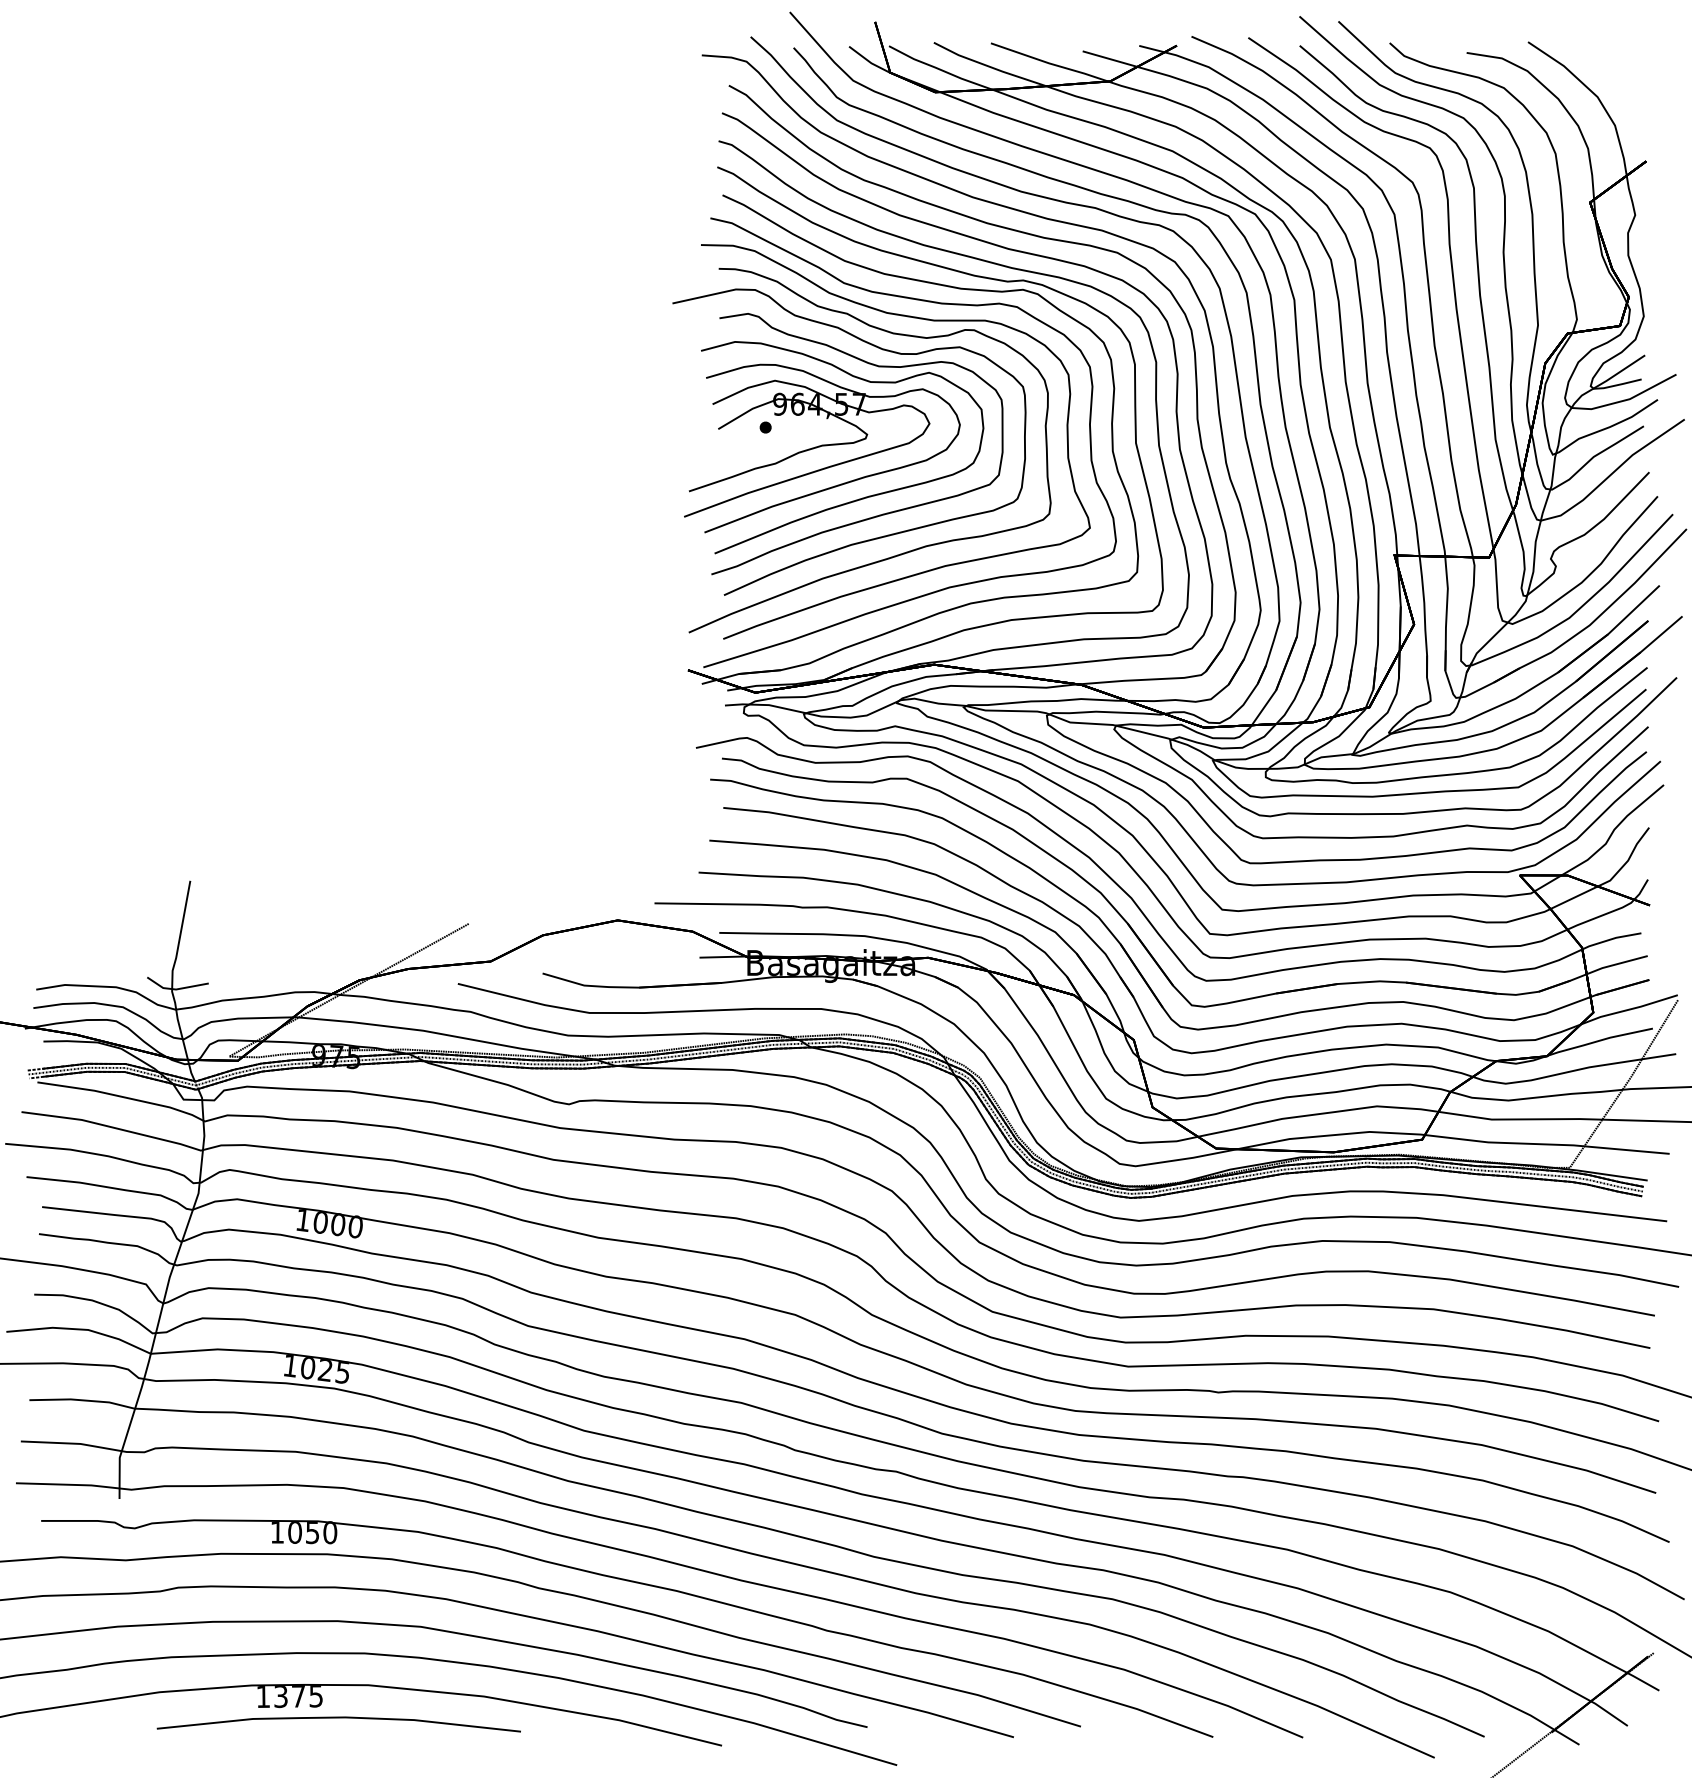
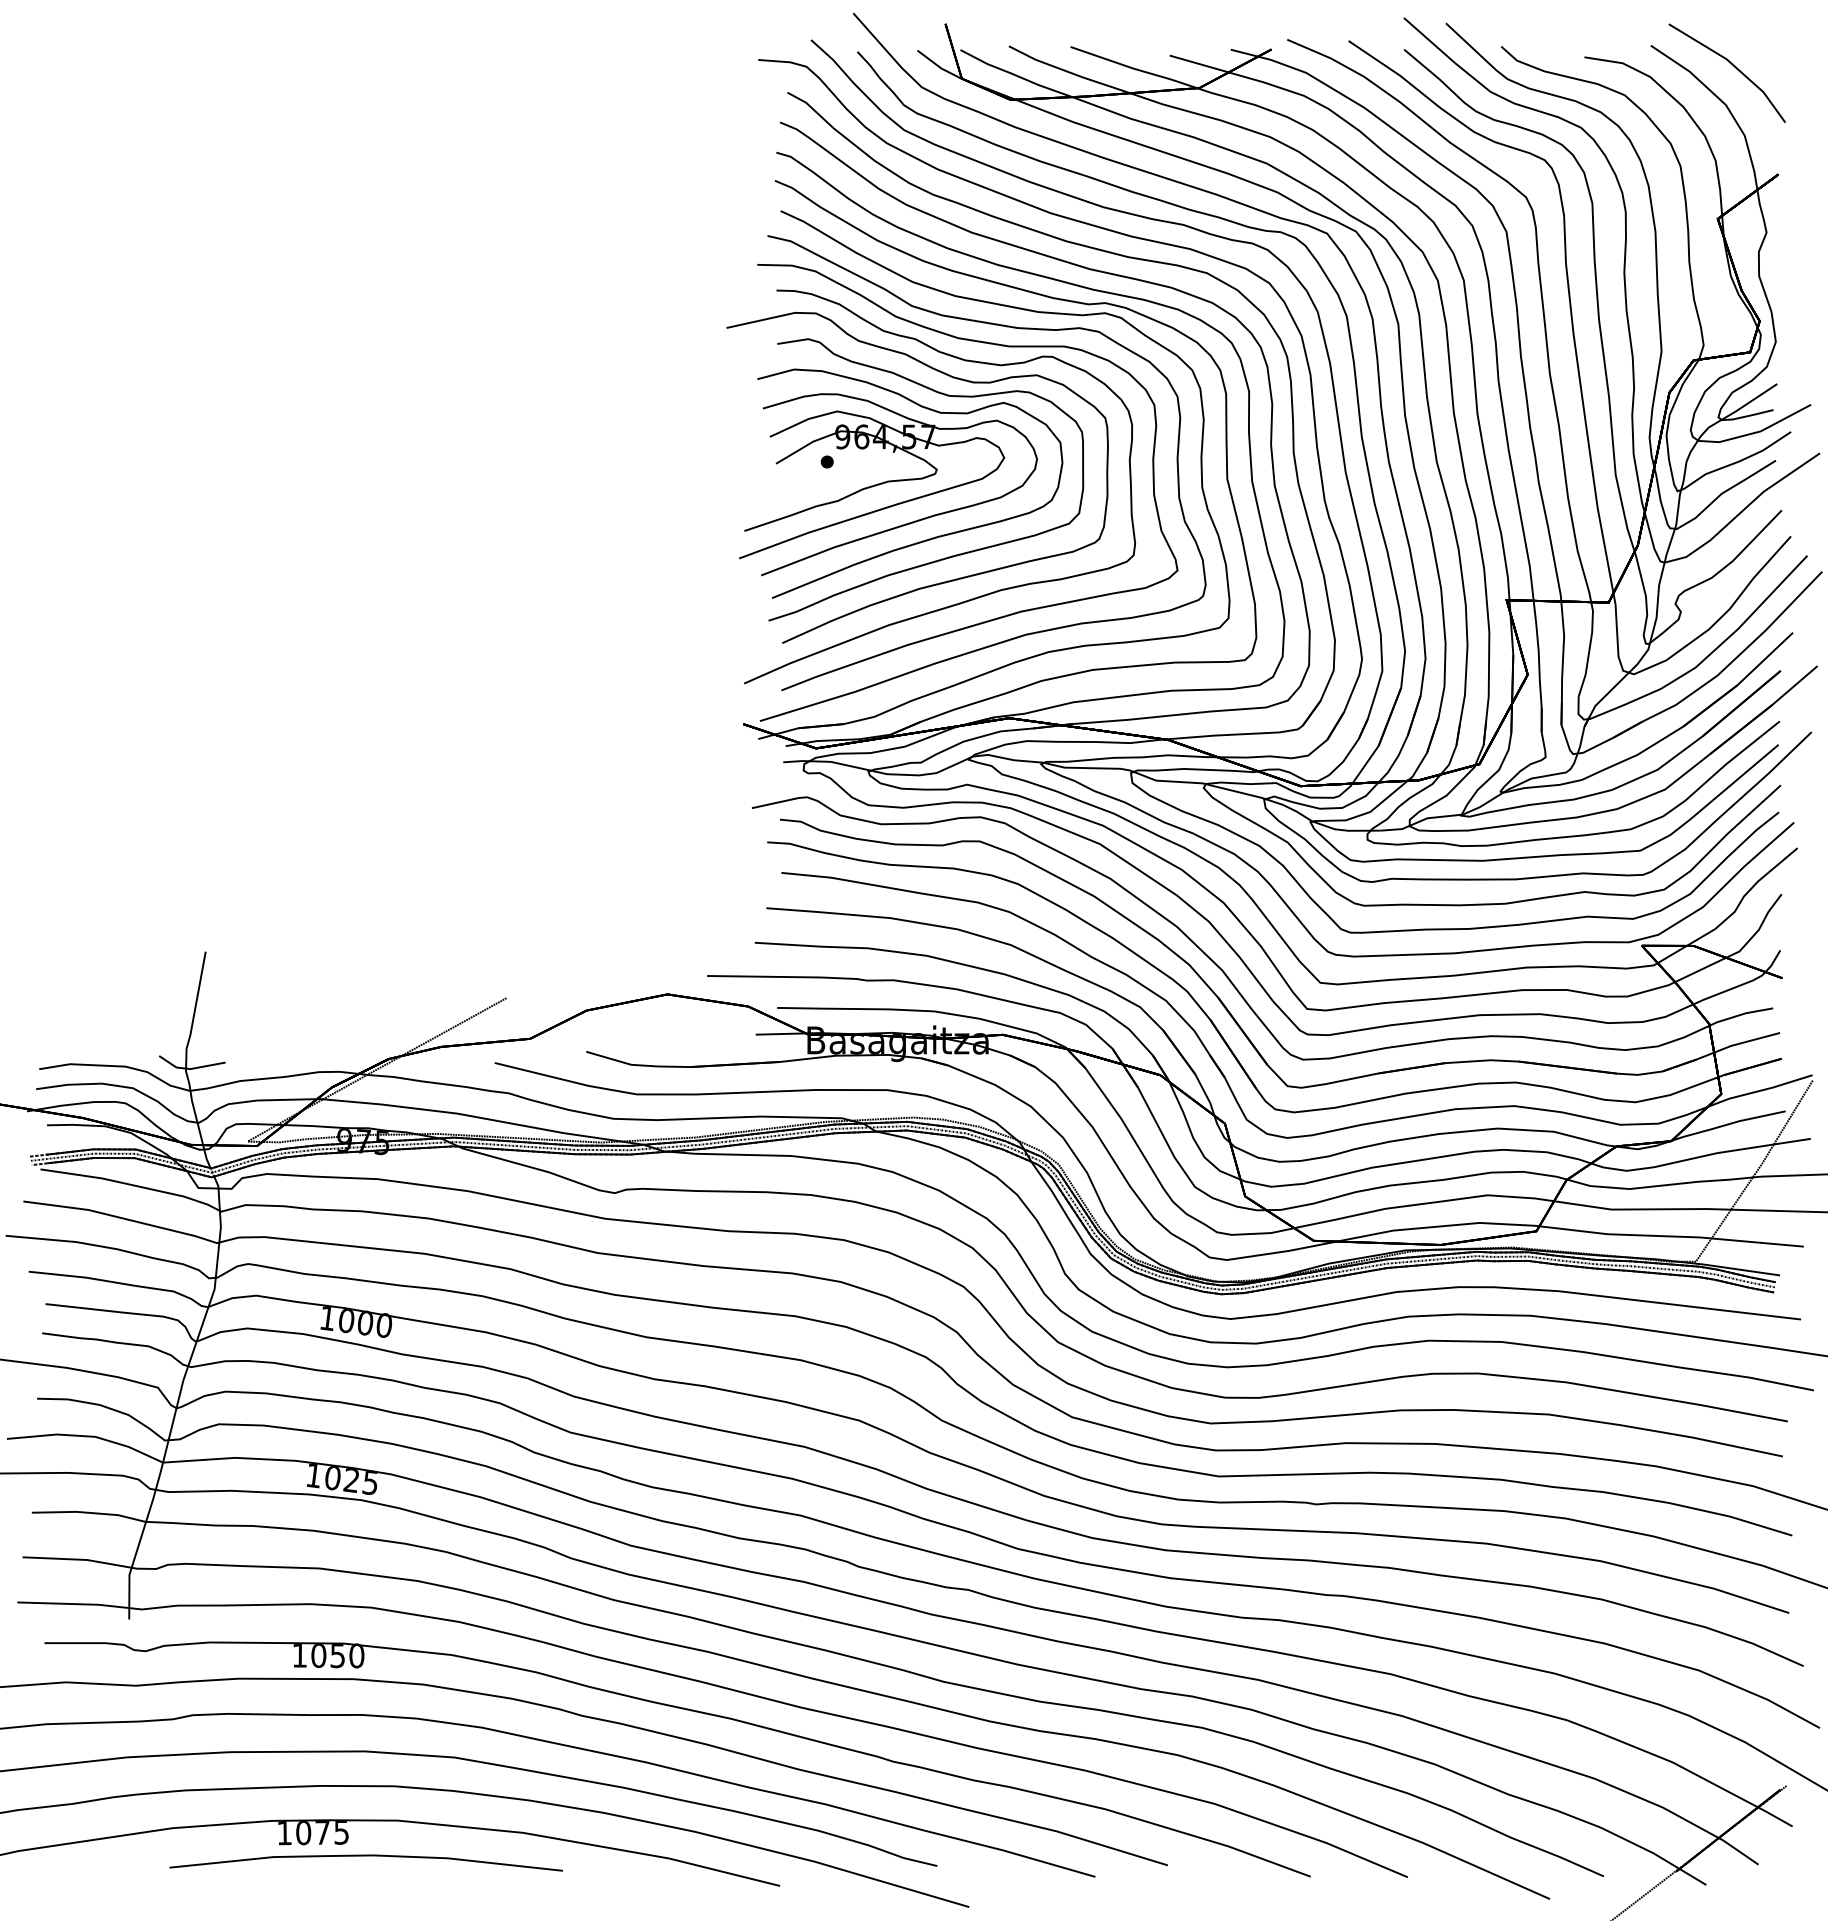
part: (1603, 60) -> (1732, 65), added
text: (280, 1697) -> (303, 1833), 1375 -> 1075

